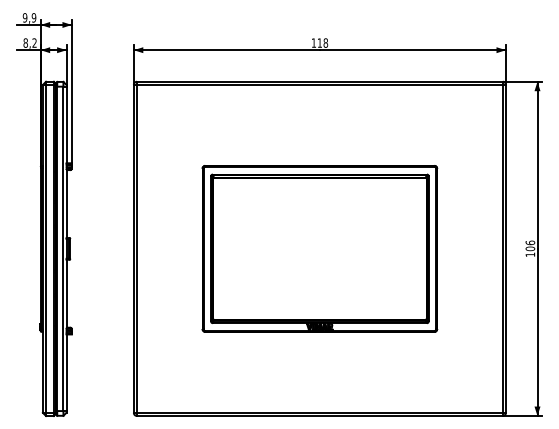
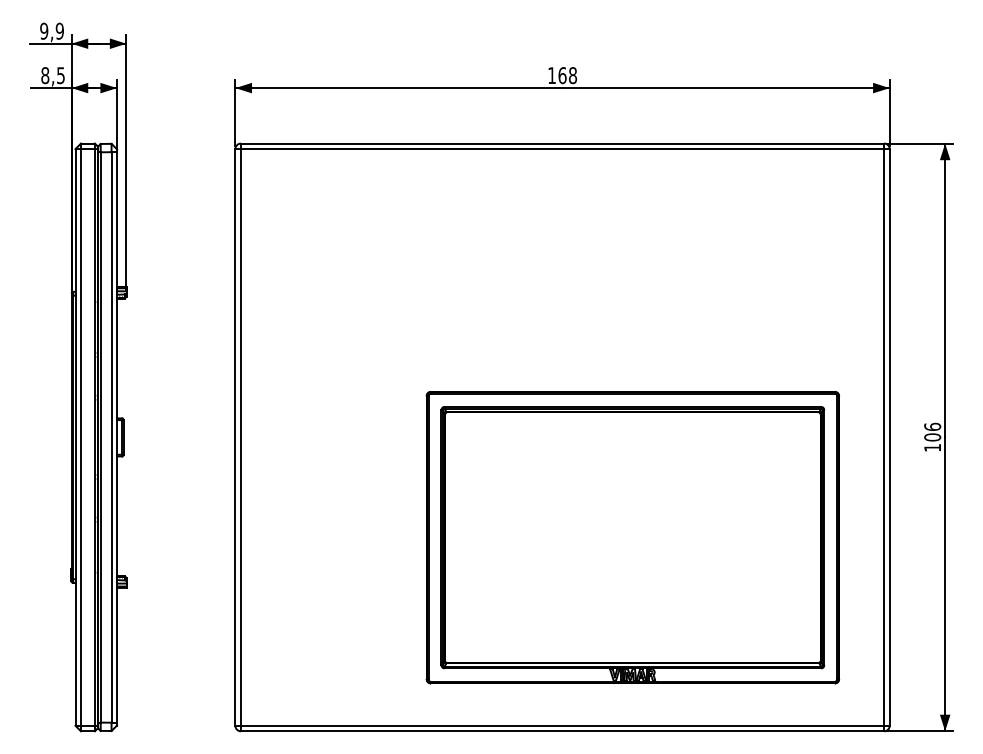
text: (34, 42) -> (60, 74), 8,2 -> 8,5
text: (319, 42) -> (561, 74), 118 -> 168
part: (319, 248) -> (632, 537), moved

